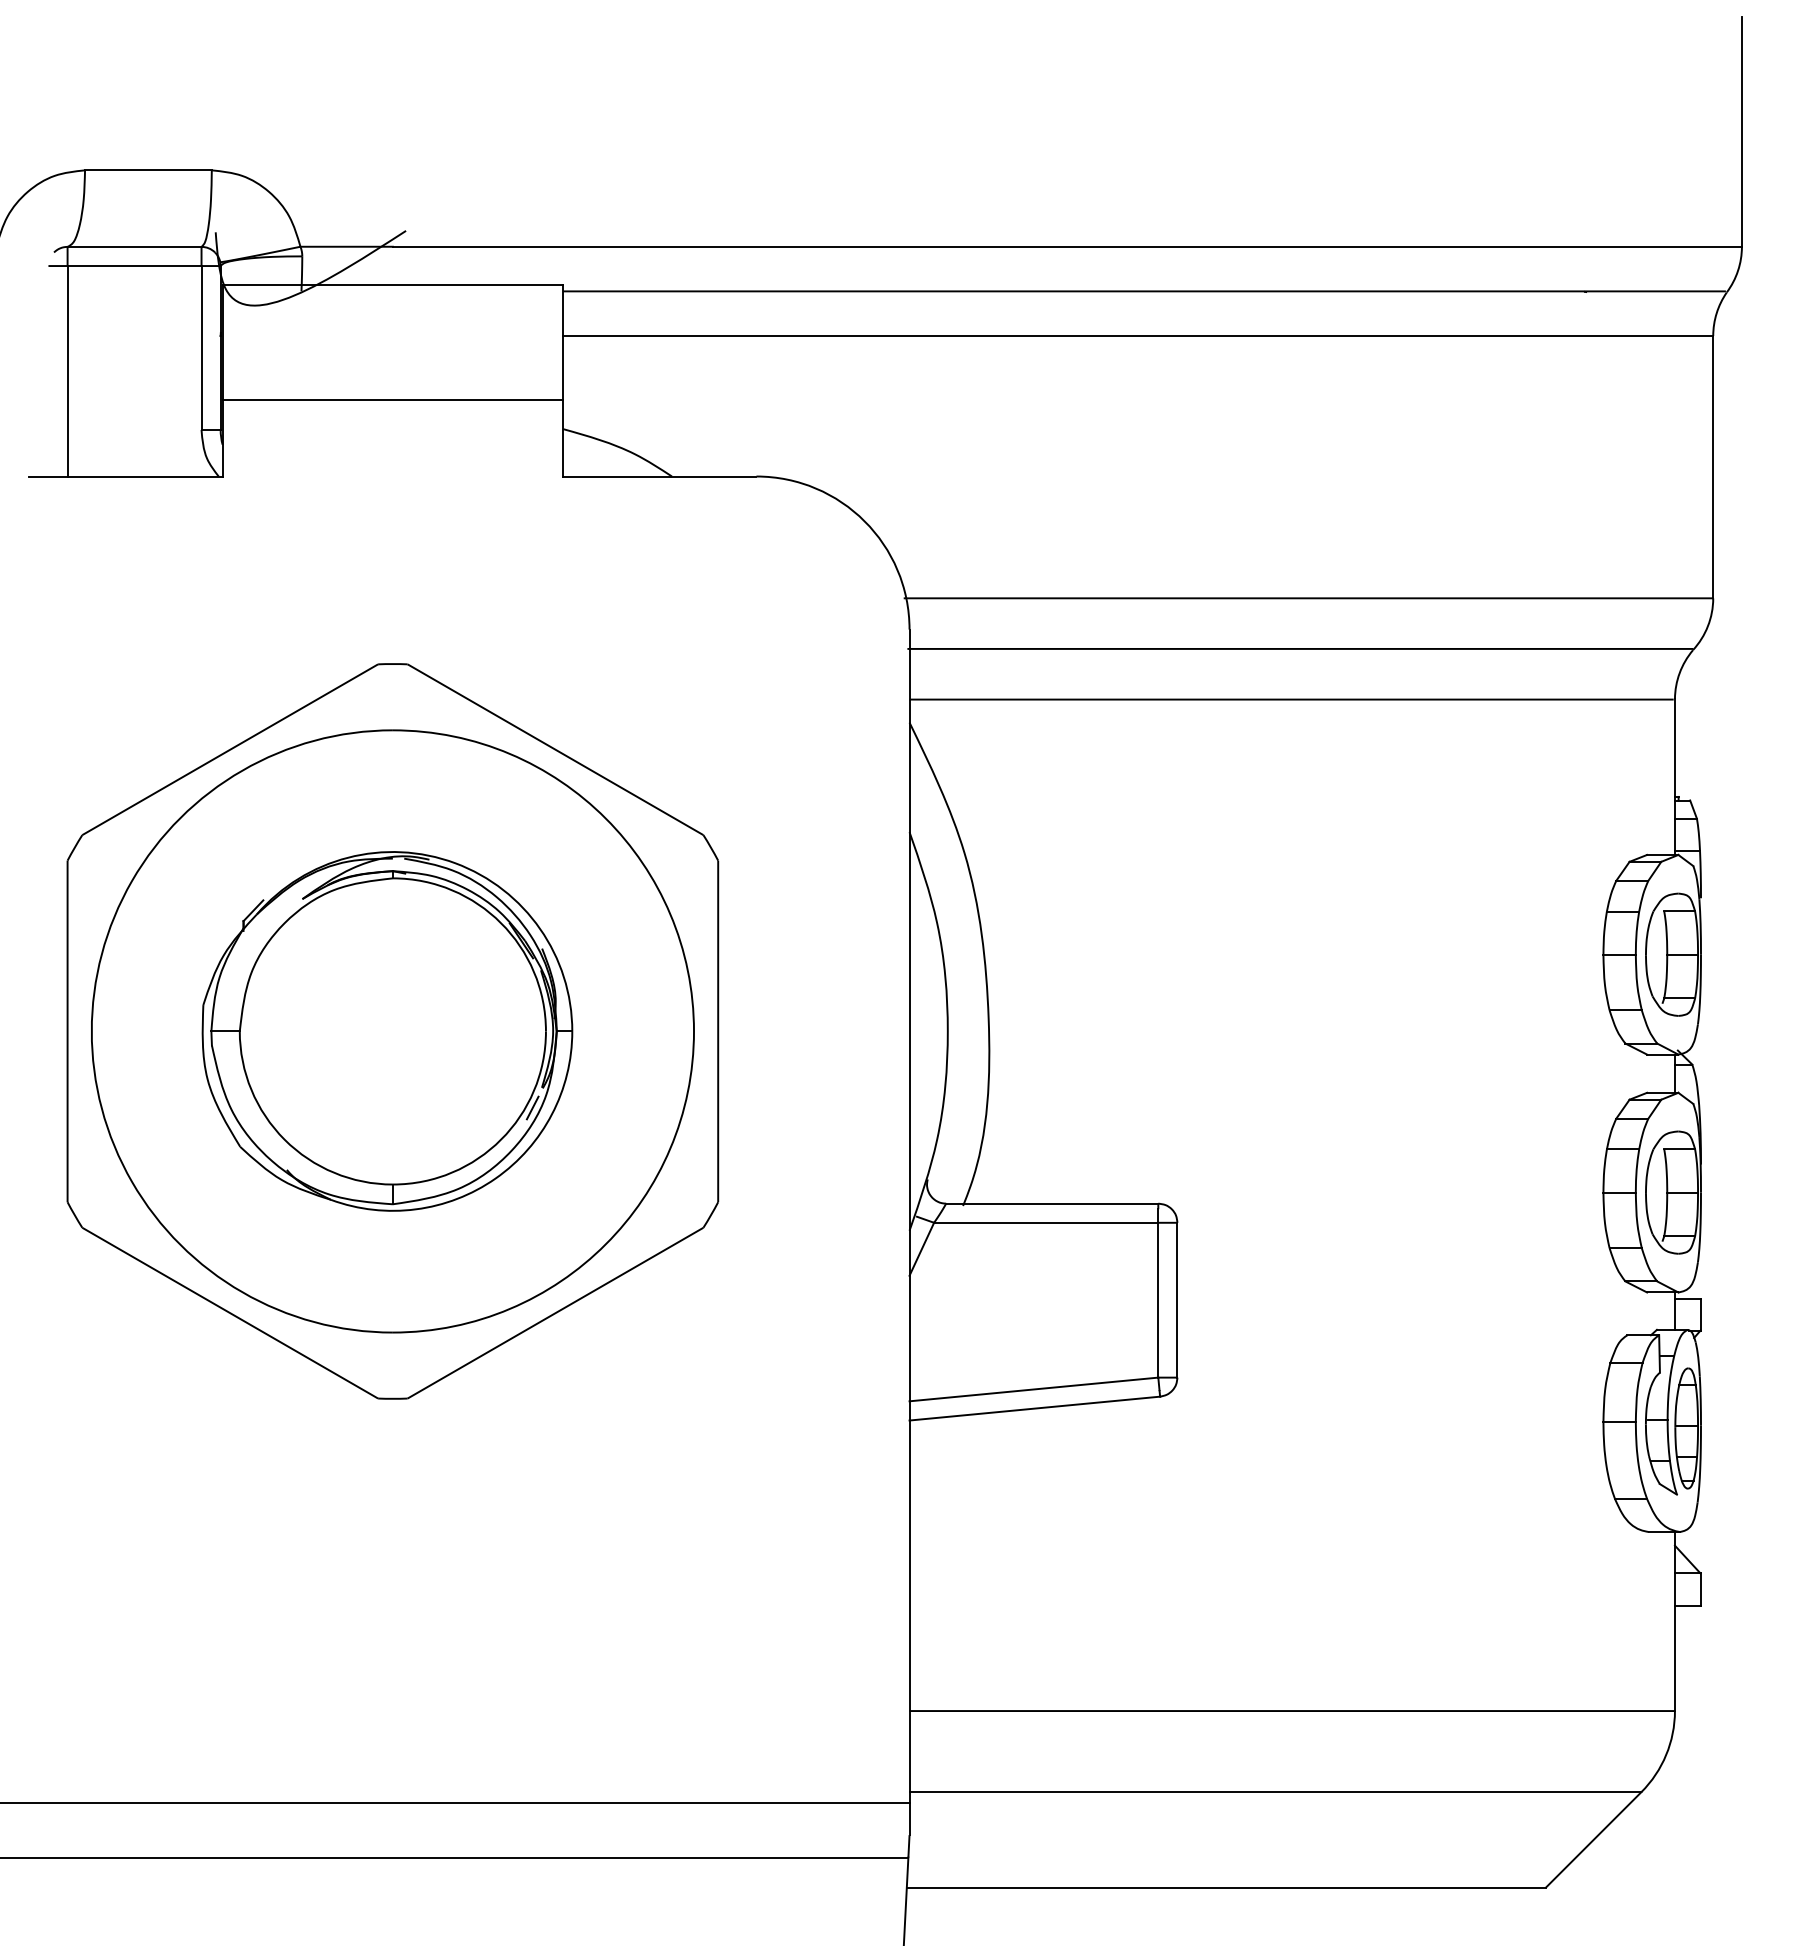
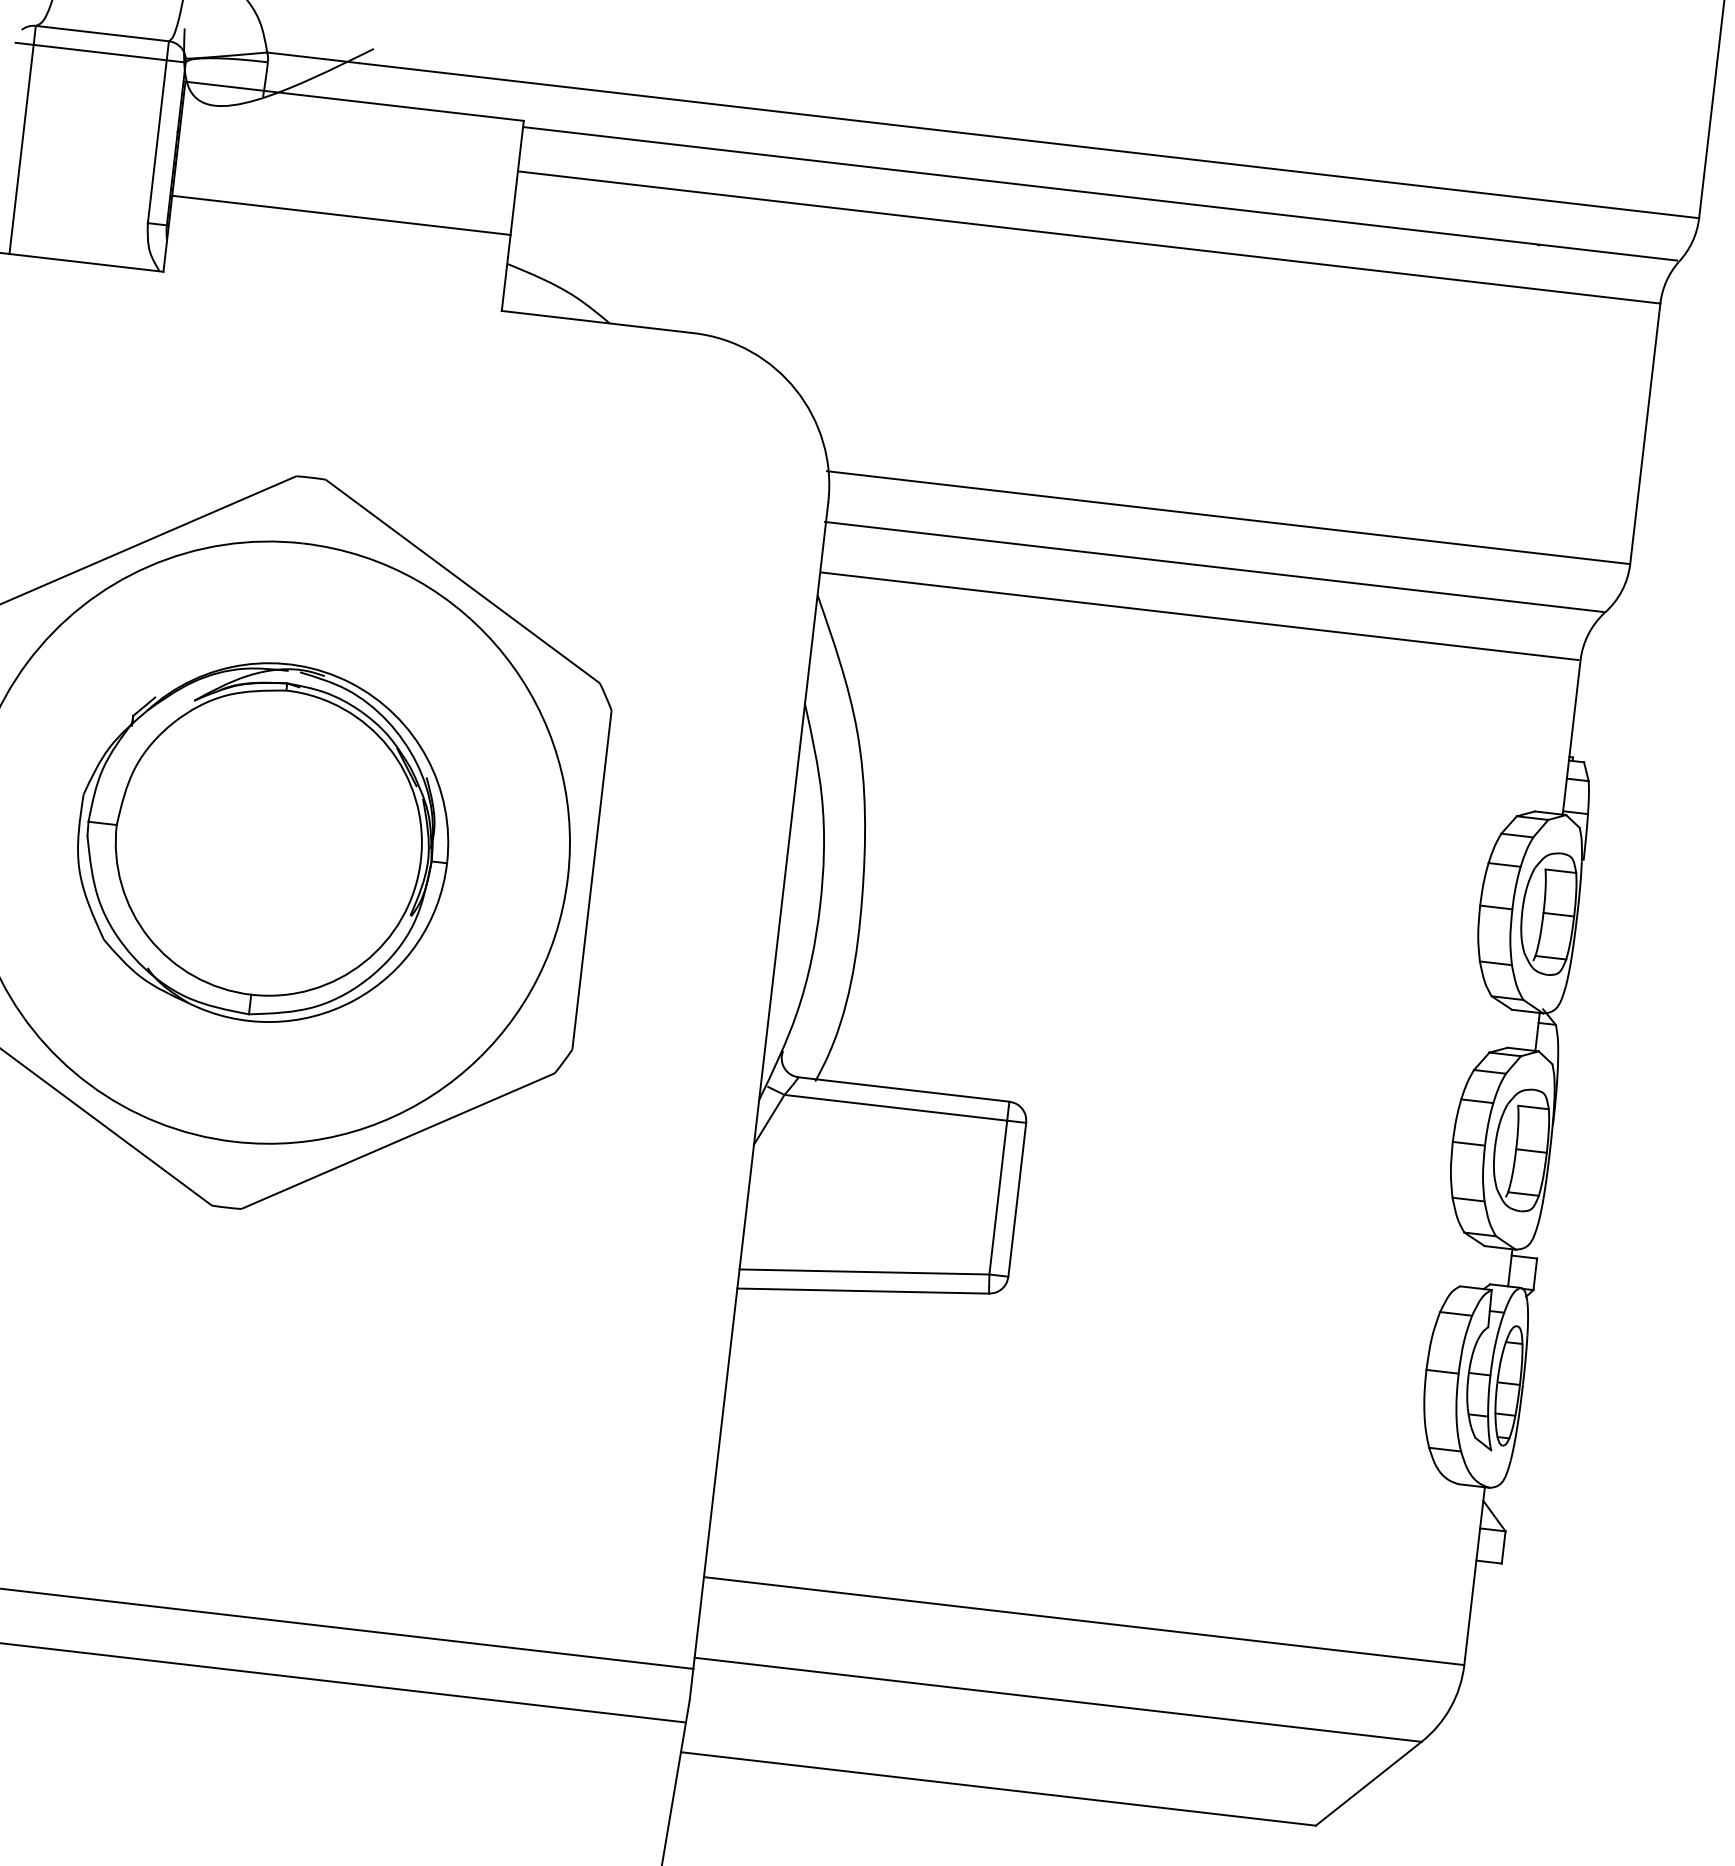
line: (532, 1107) -> (398, 934), removed

